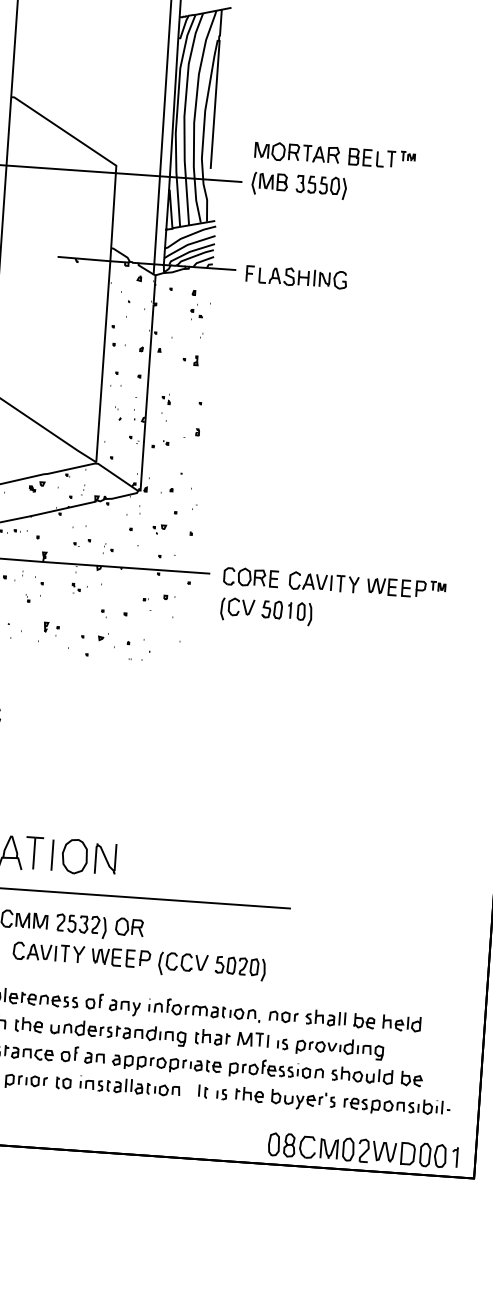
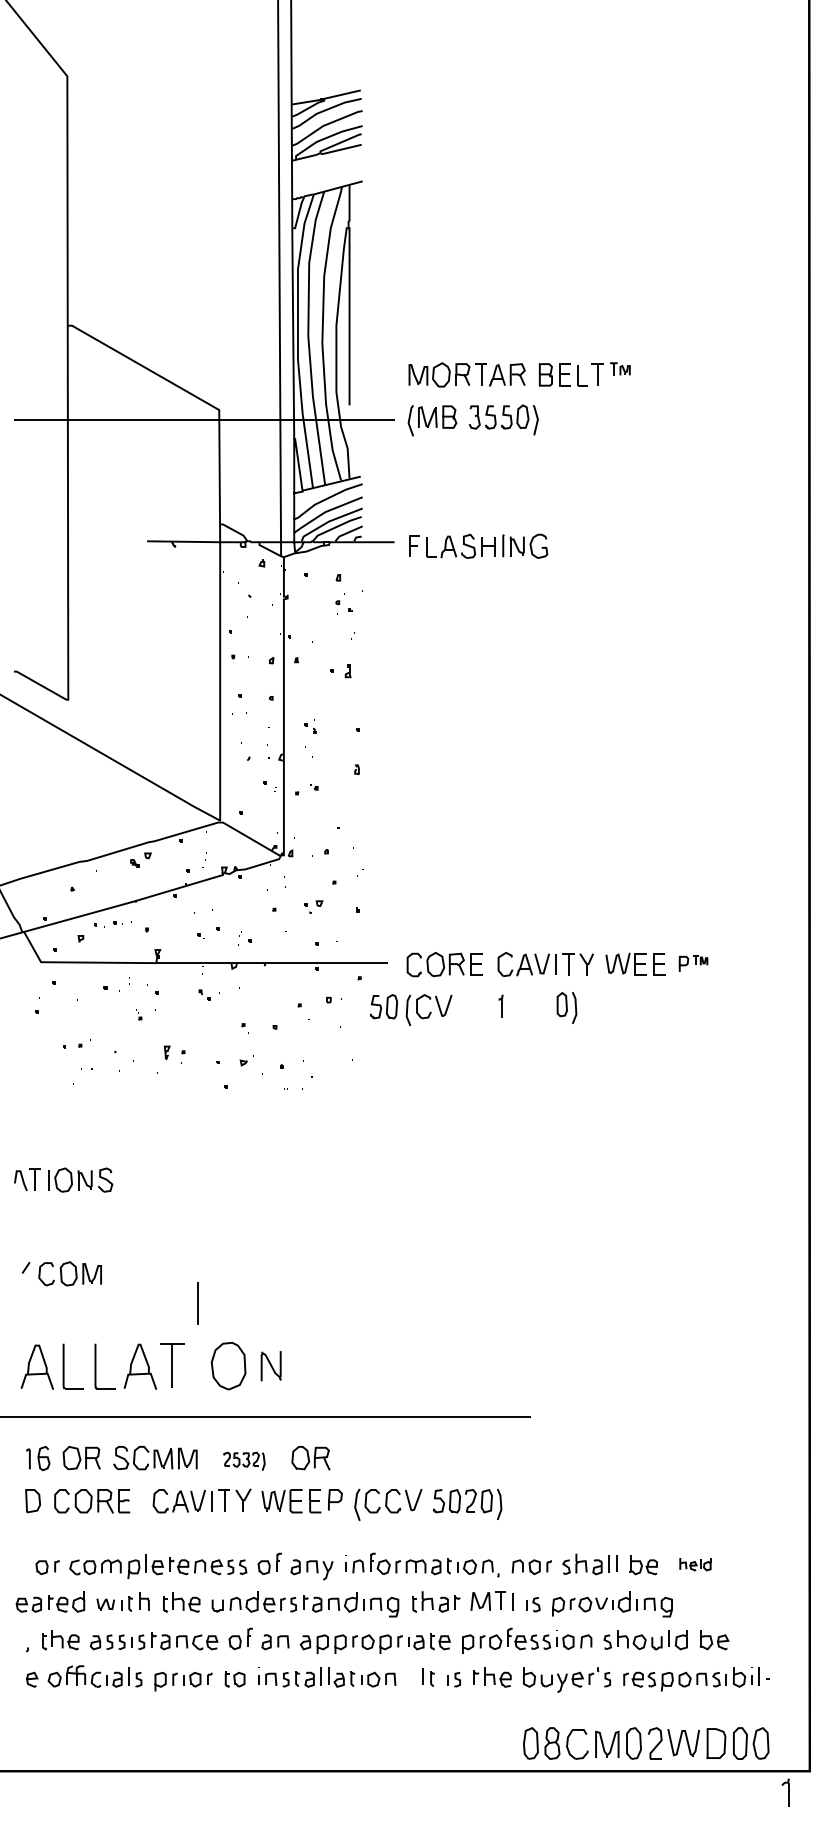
part: (430, 589) -> (693, 963), size x0.7
part: (272, 609) -> (383, 1006), moved
part: (304, 614) -> (566, 1008), moved
line: (52, 855) -> (197, 1303), moved
part: (105, 858) -> (270, 1365), size x0.7
part: (81, 926) -> (244, 1461), size x0.6
part: (401, 1023) -> (695, 1564), size x0.6
part: (455, 1157) -> (785, 1792), moved

